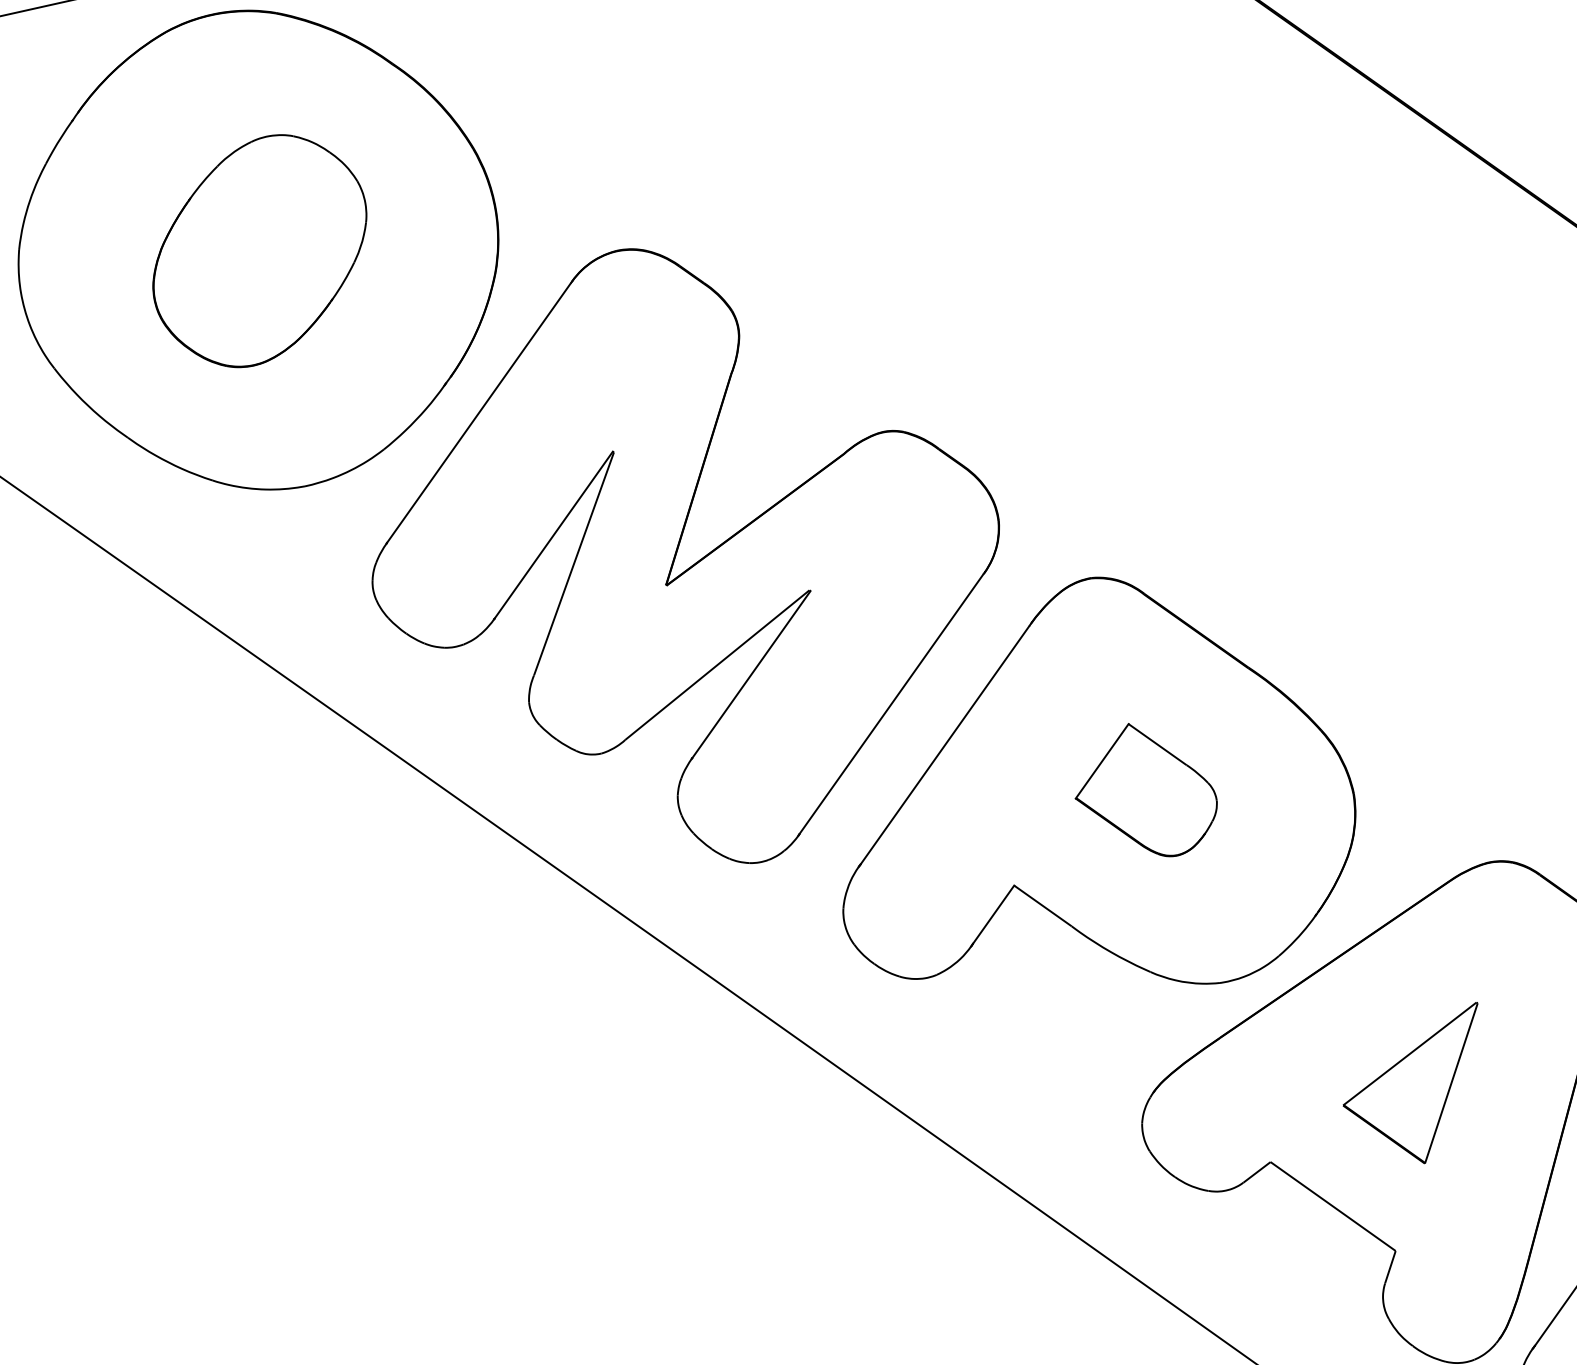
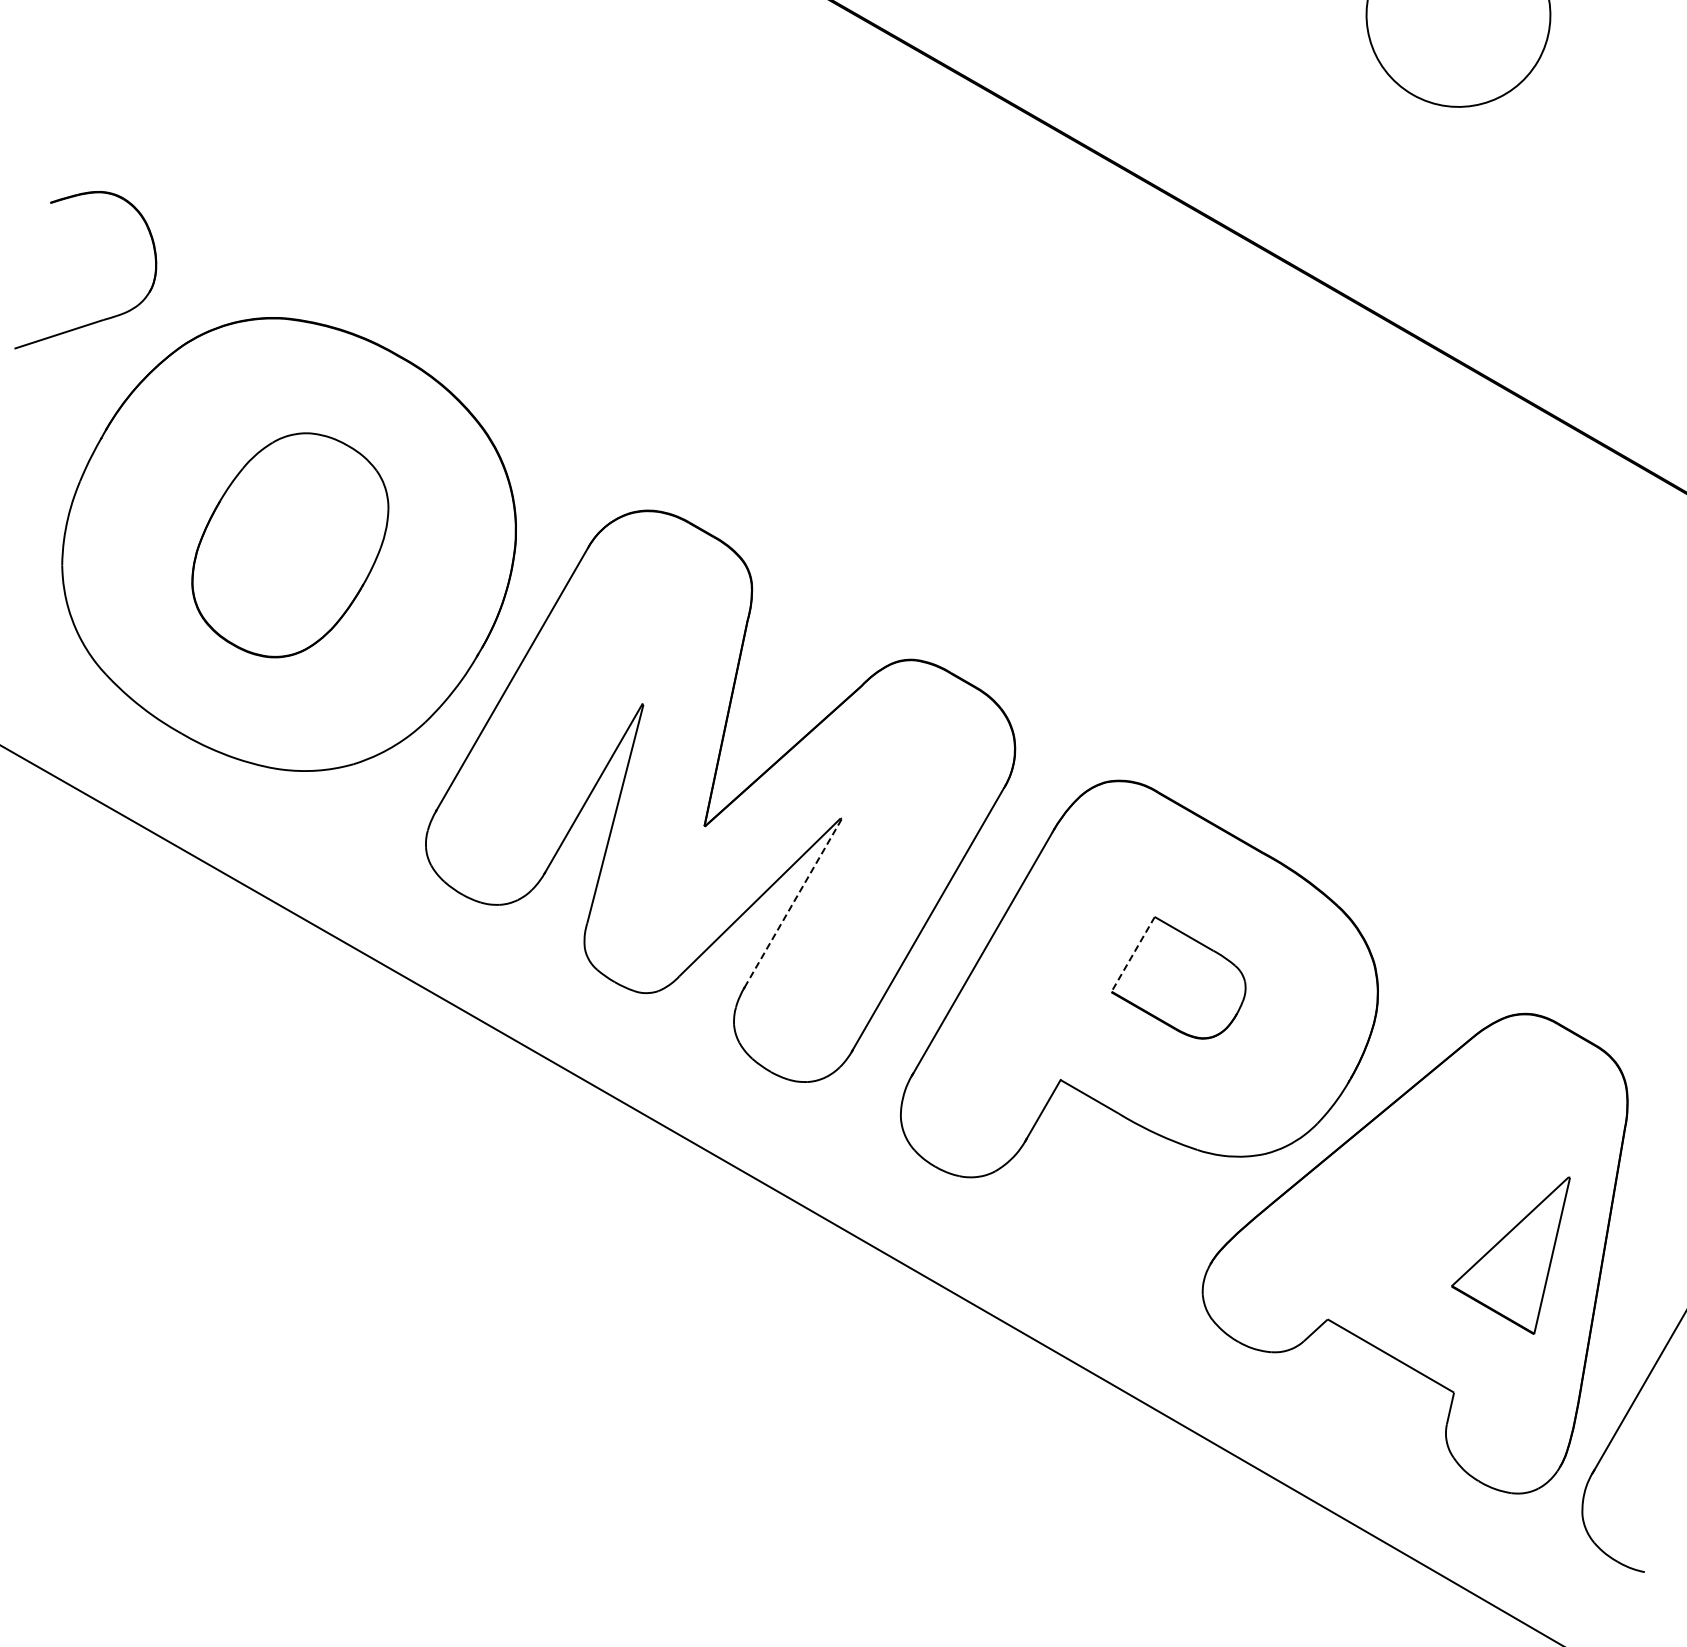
line: (751, 673) -> (793, 902), solid -> dashed
line: (1101, 762) -> (1132, 955), solid -> dashed
part: (1407, 1078) -> (1510, 1255), moved

